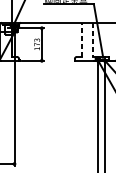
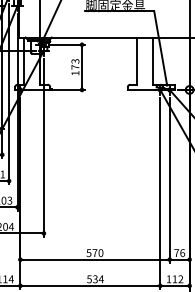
line: (81, 40) -> (137, 61), dashed -> solid
line: (92, 40) -> (152, 61), dashed -> solid

